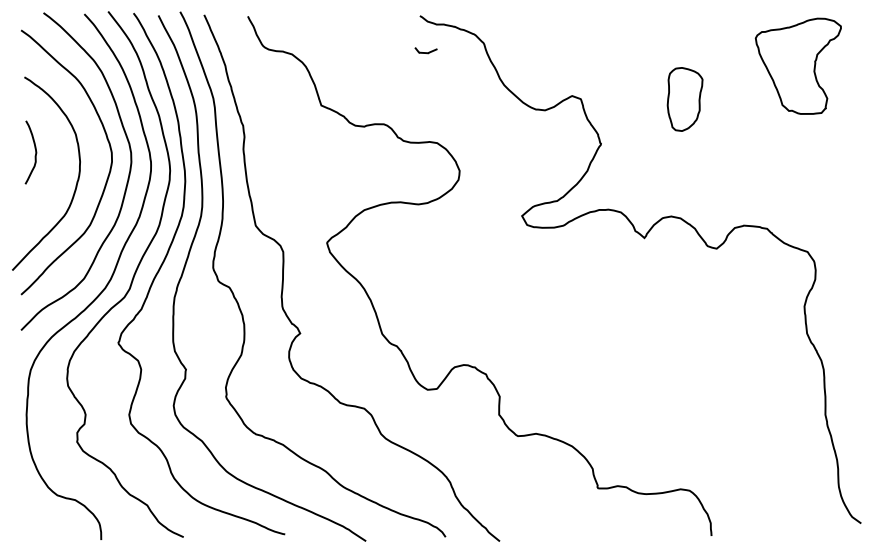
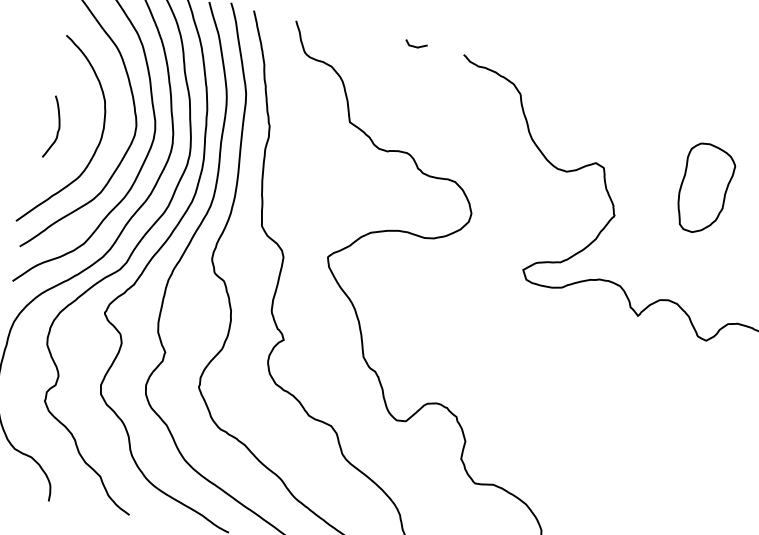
curve: (425, 52) -> (415, 46), moved
part: (684, 99) -> (704, 188), size x1.43
curve: (35, 152) -> (58, 128), moved

